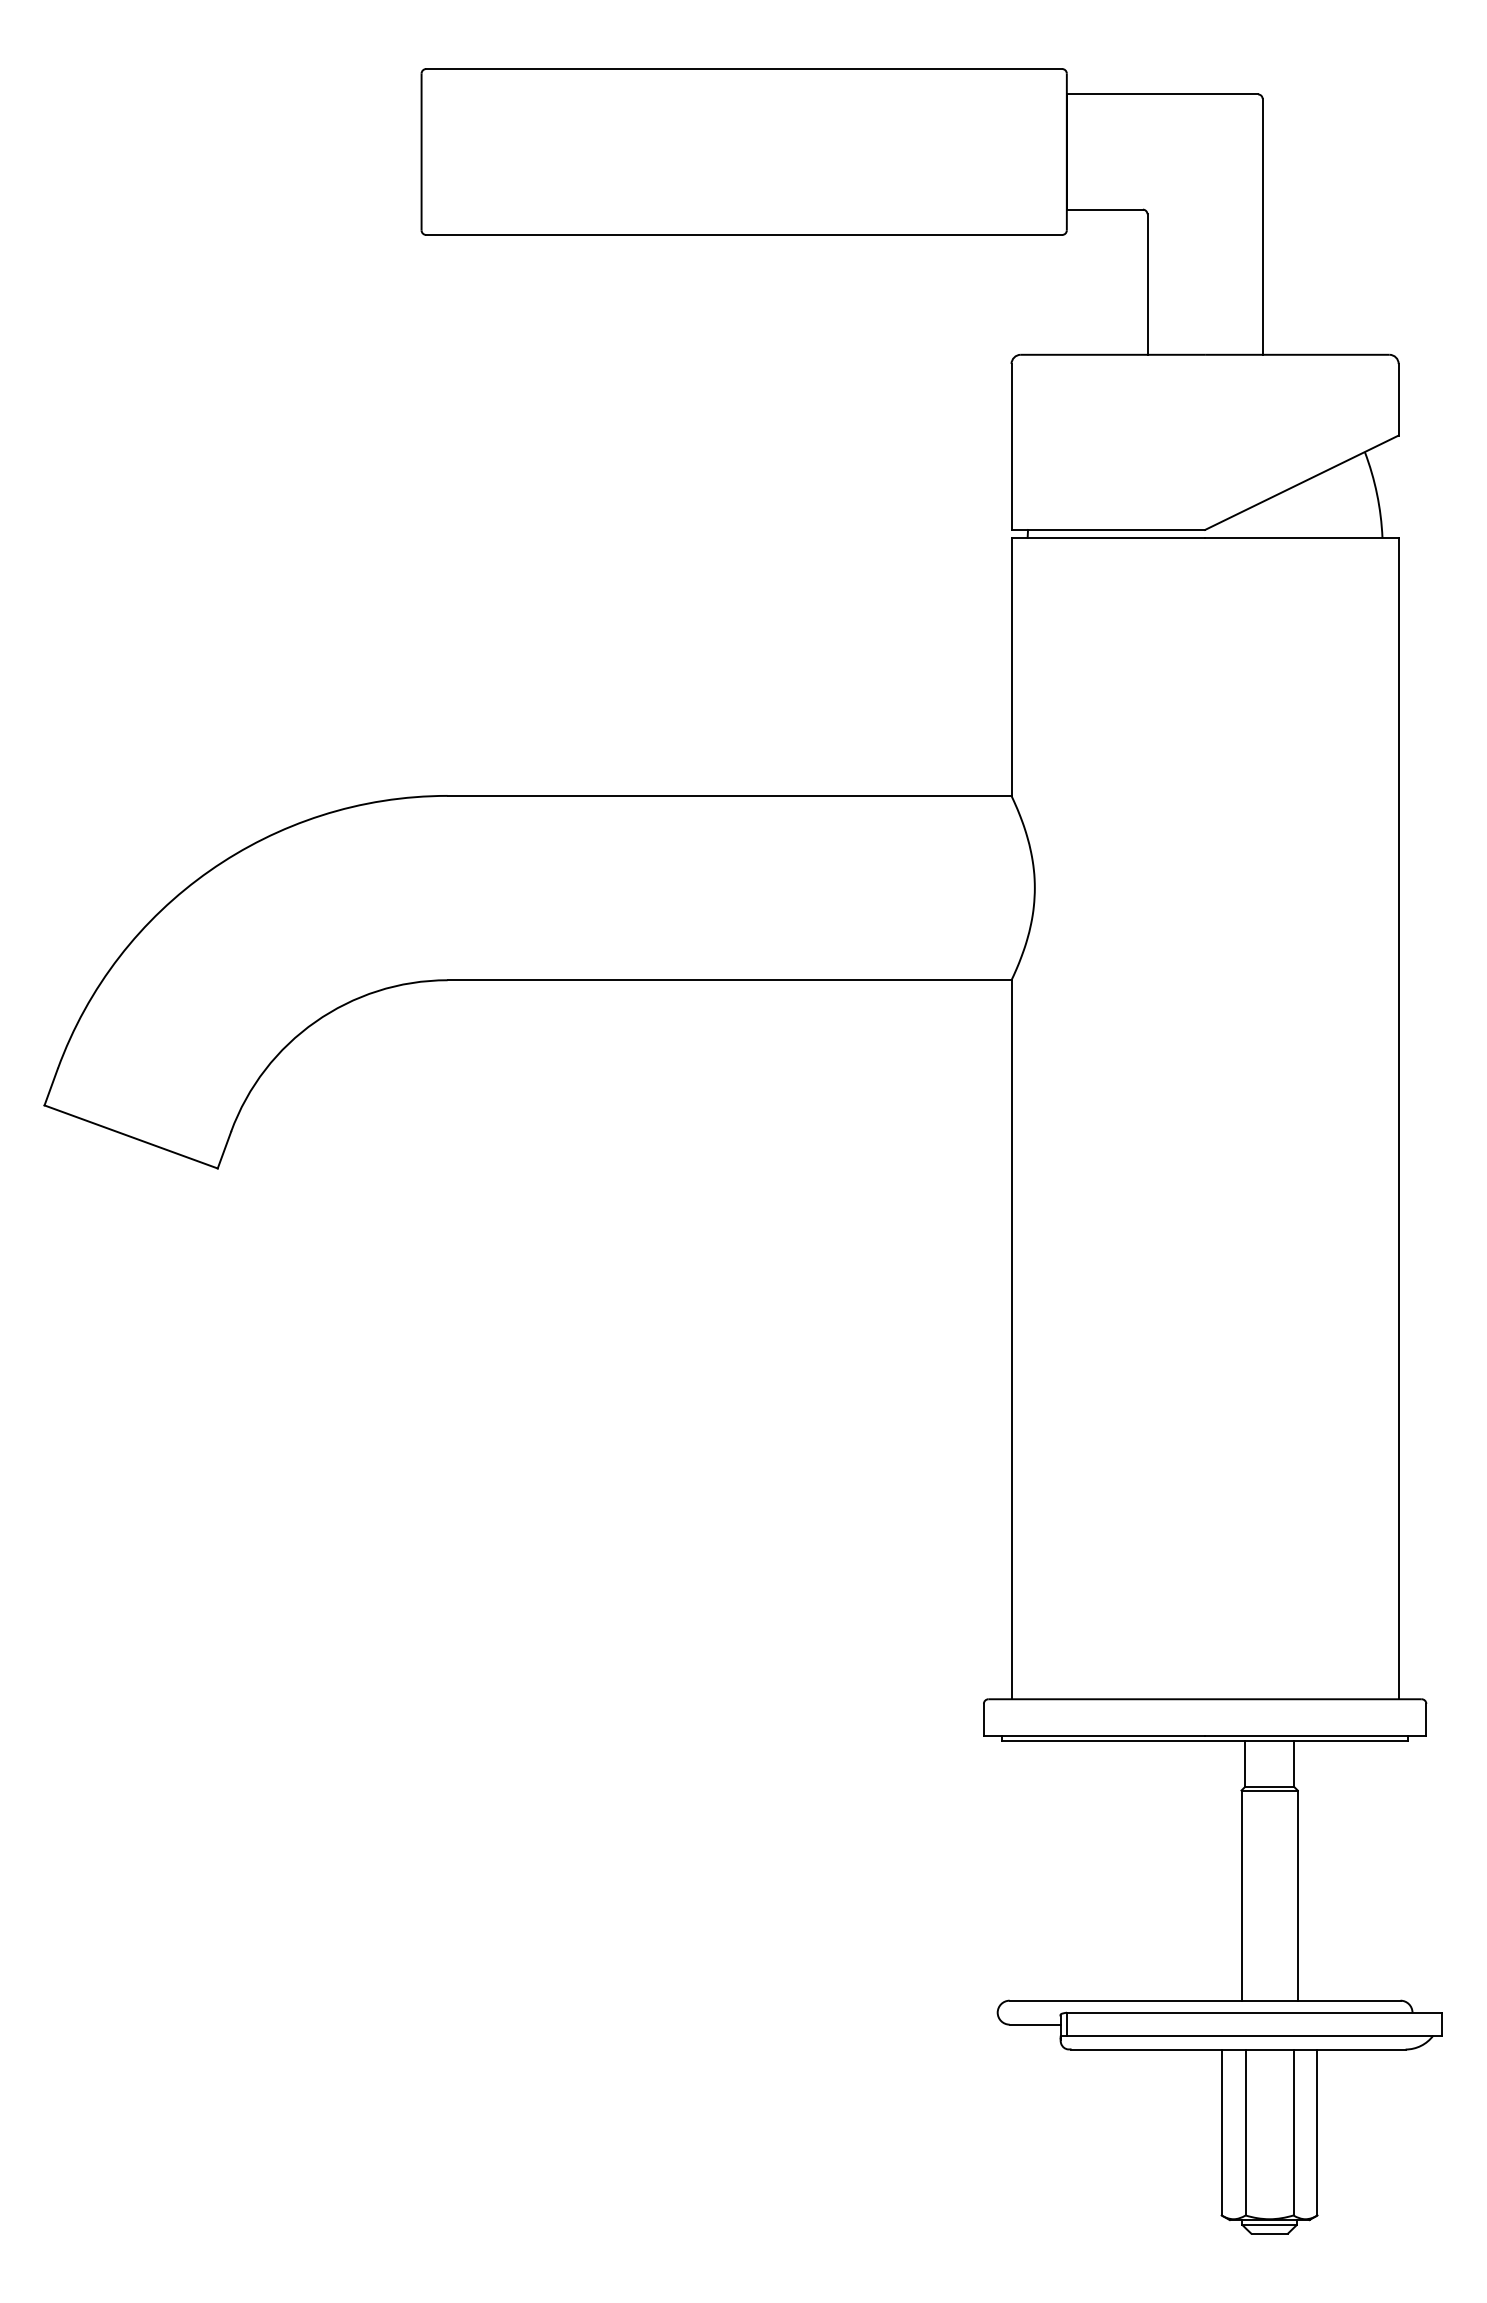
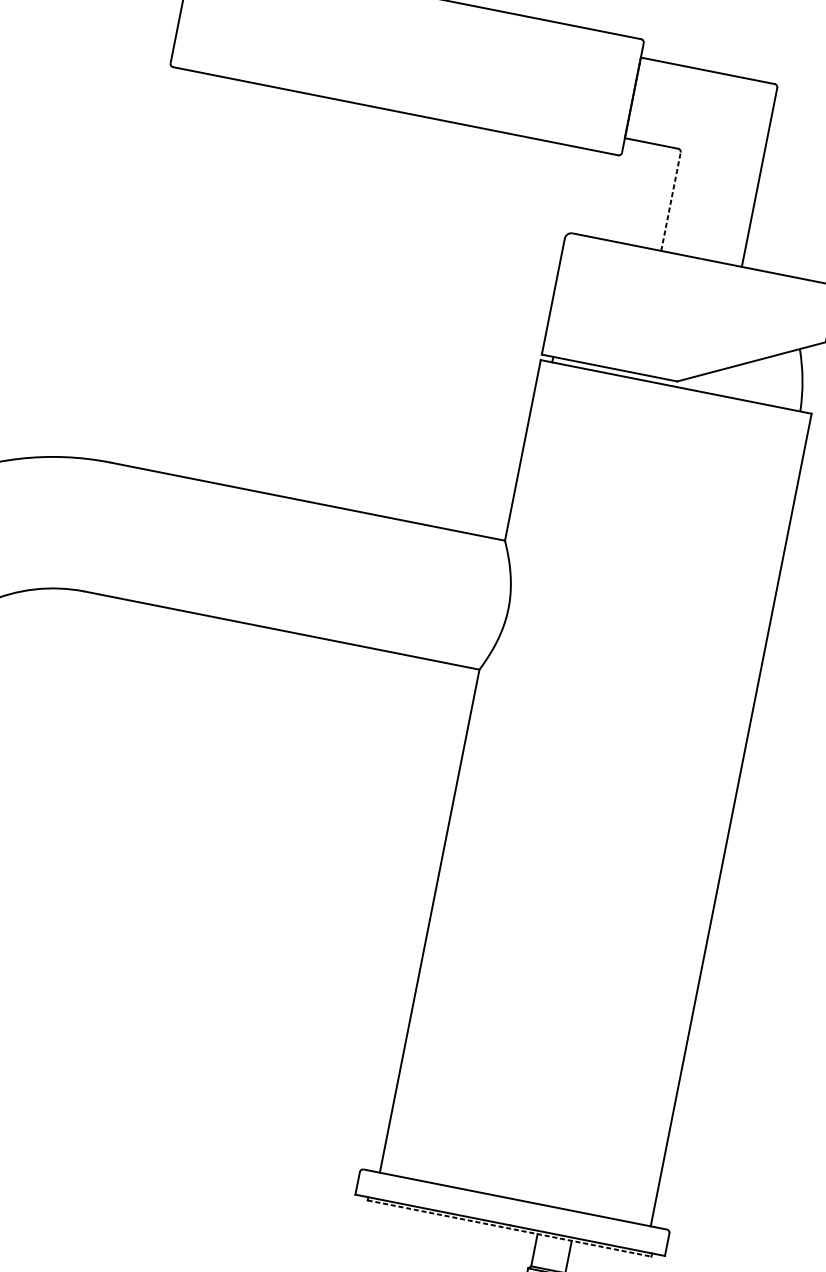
line: (1147, 284) -> (670, 201), solid -> dashed
line: (1205, 1740) -> (509, 1228), solid -> dashed

